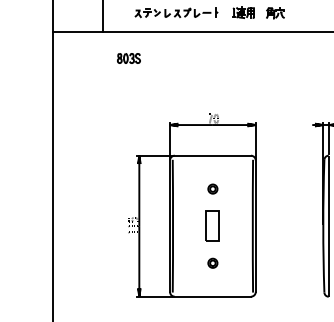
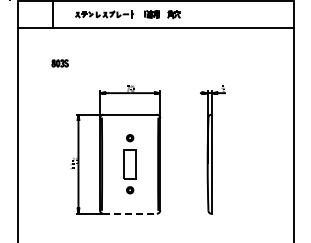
part: (127, 58) -> (59, 63), moved
part: (213, 226) -> (130, 164), size x1.4
line: (213, 296) -> (130, 213), solid -> dashed

